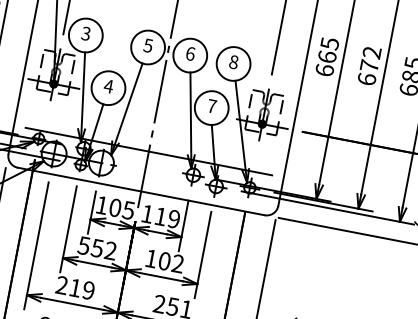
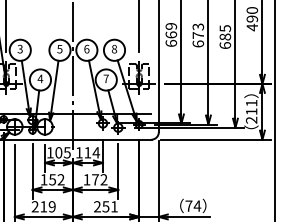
text: (328, 43) -> (170, 26), 665 -> 669
text: (372, 52) -> (198, 26), 672 -> 673
text: (174, 218) -> (96, 152), 119 -> 114
text: (83, 245) -> (43, 179), 552 -> 152
text: (164, 260) -> (95, 179), 102 -> 172

